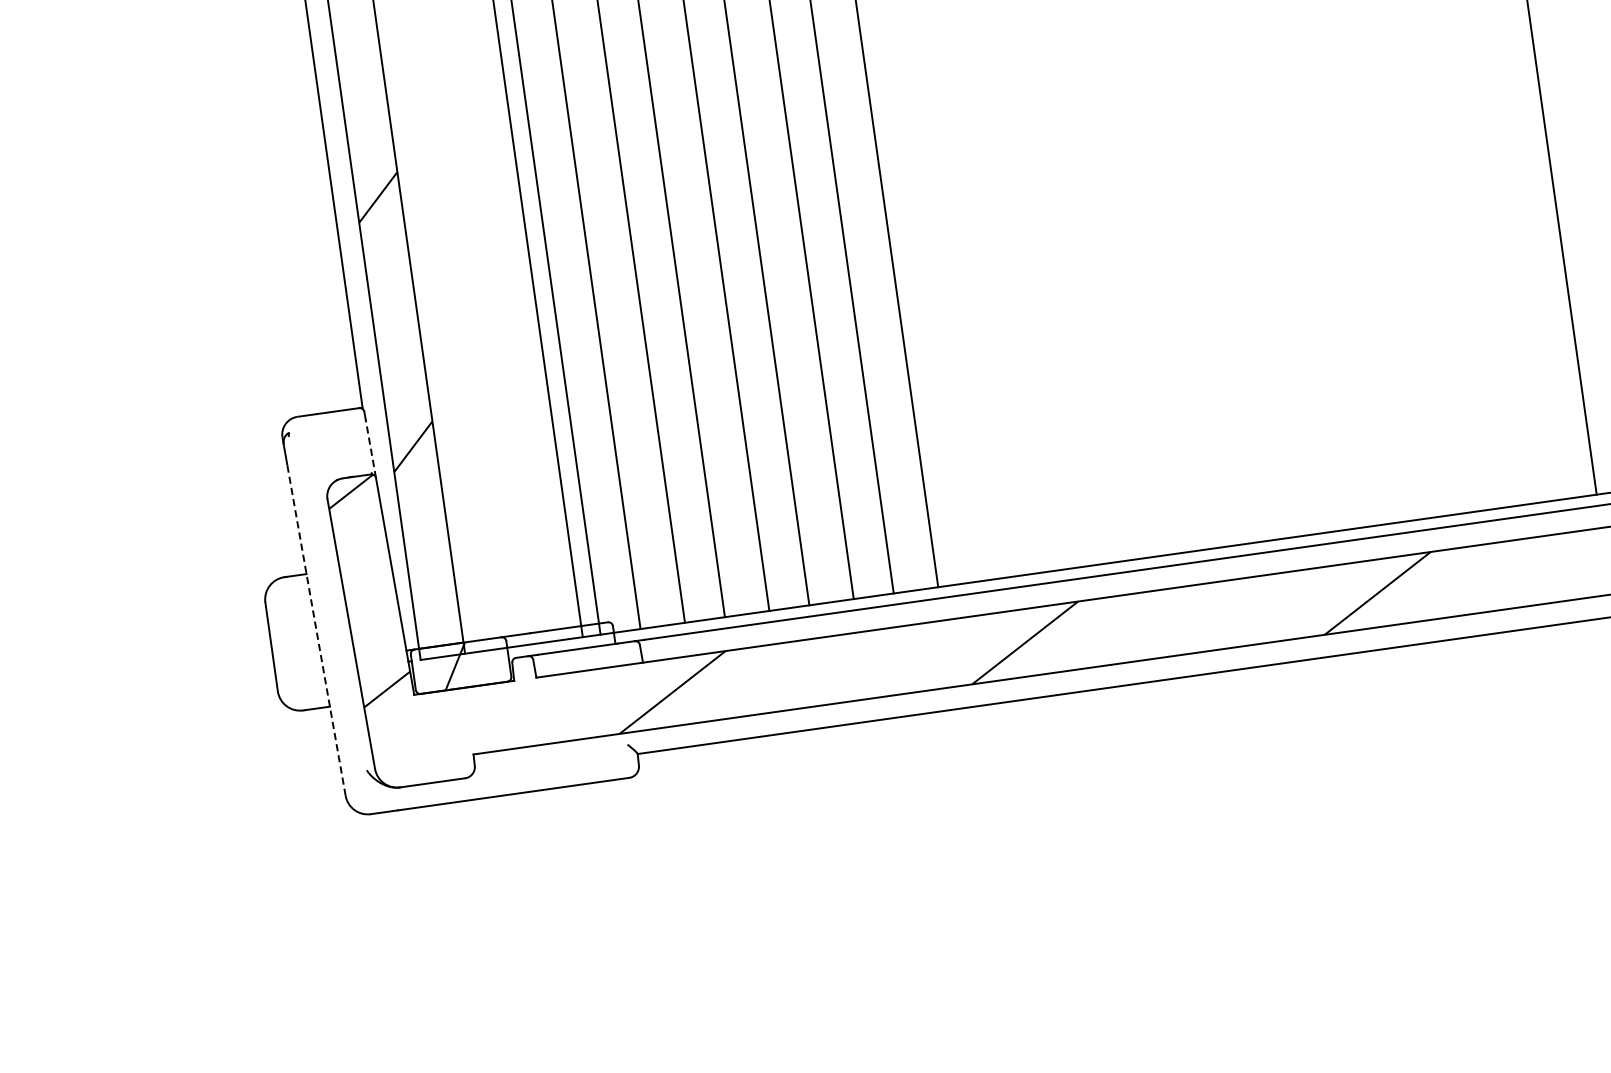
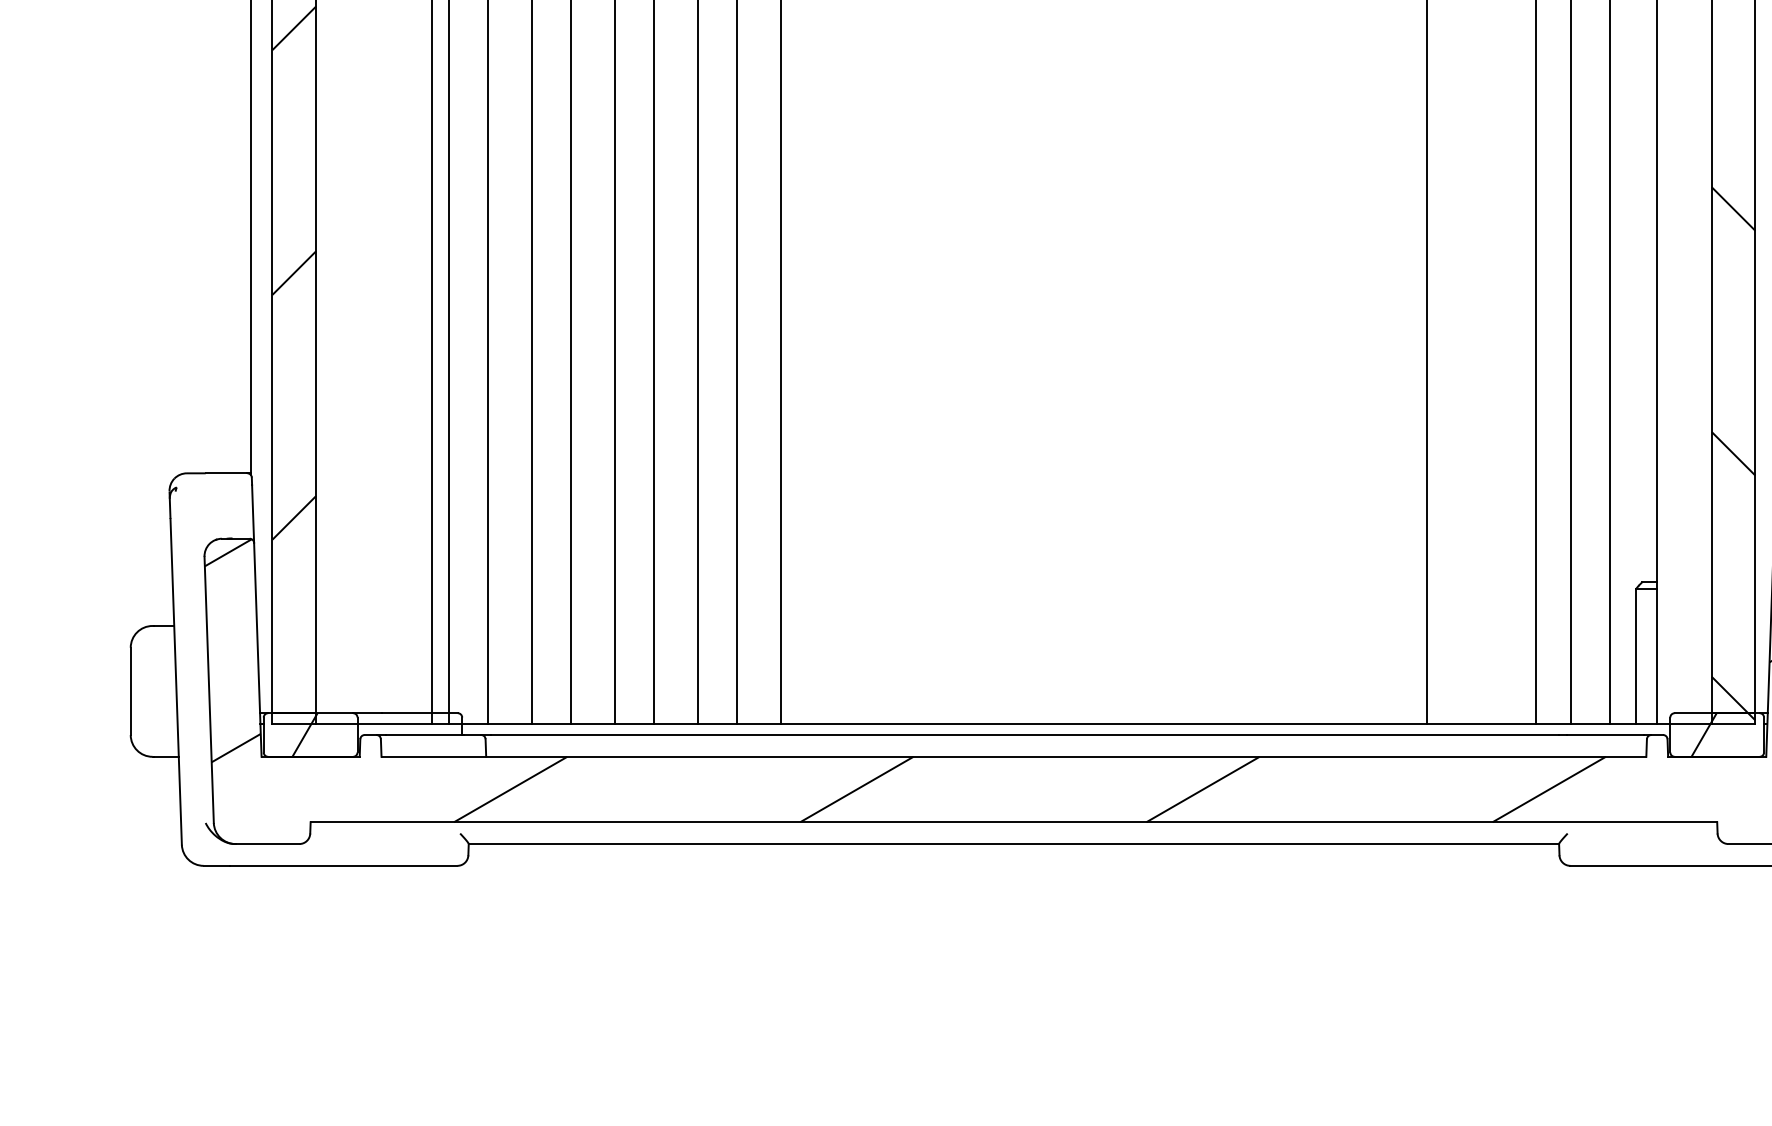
line: (371, 448) -> (253, 513), dashed -> solid
line: (316, 631) -> (176, 682), dashed -> solid

